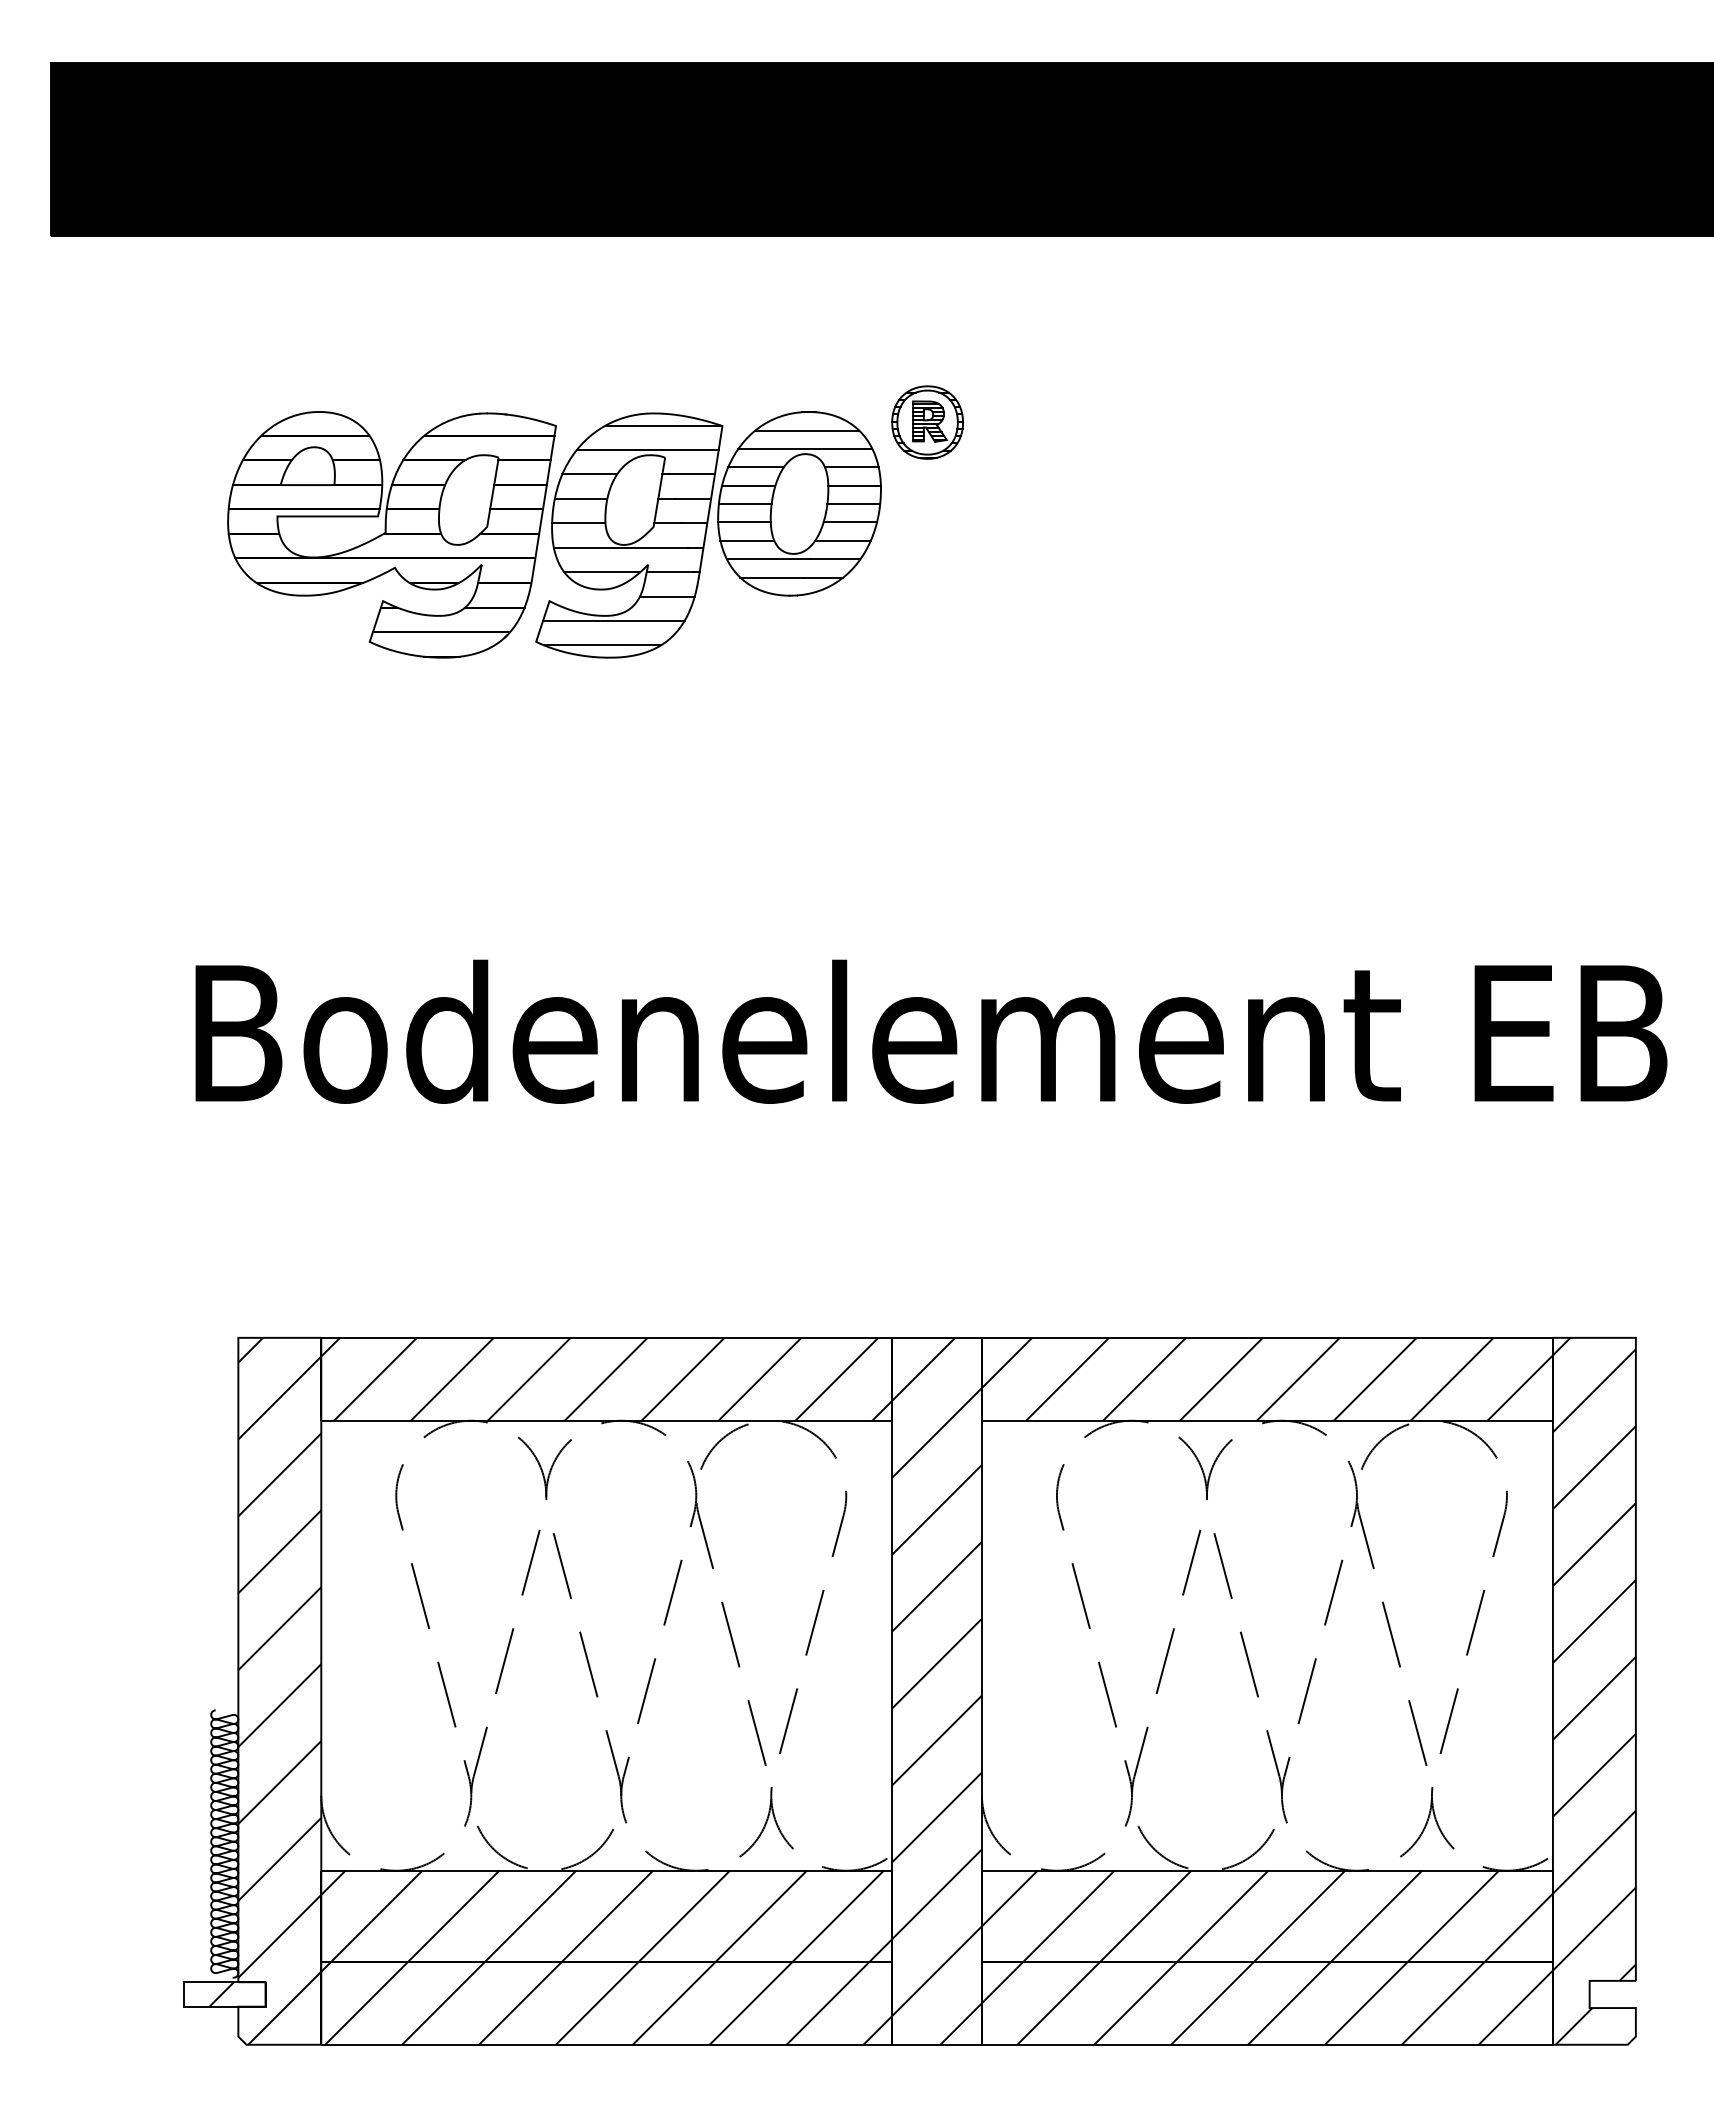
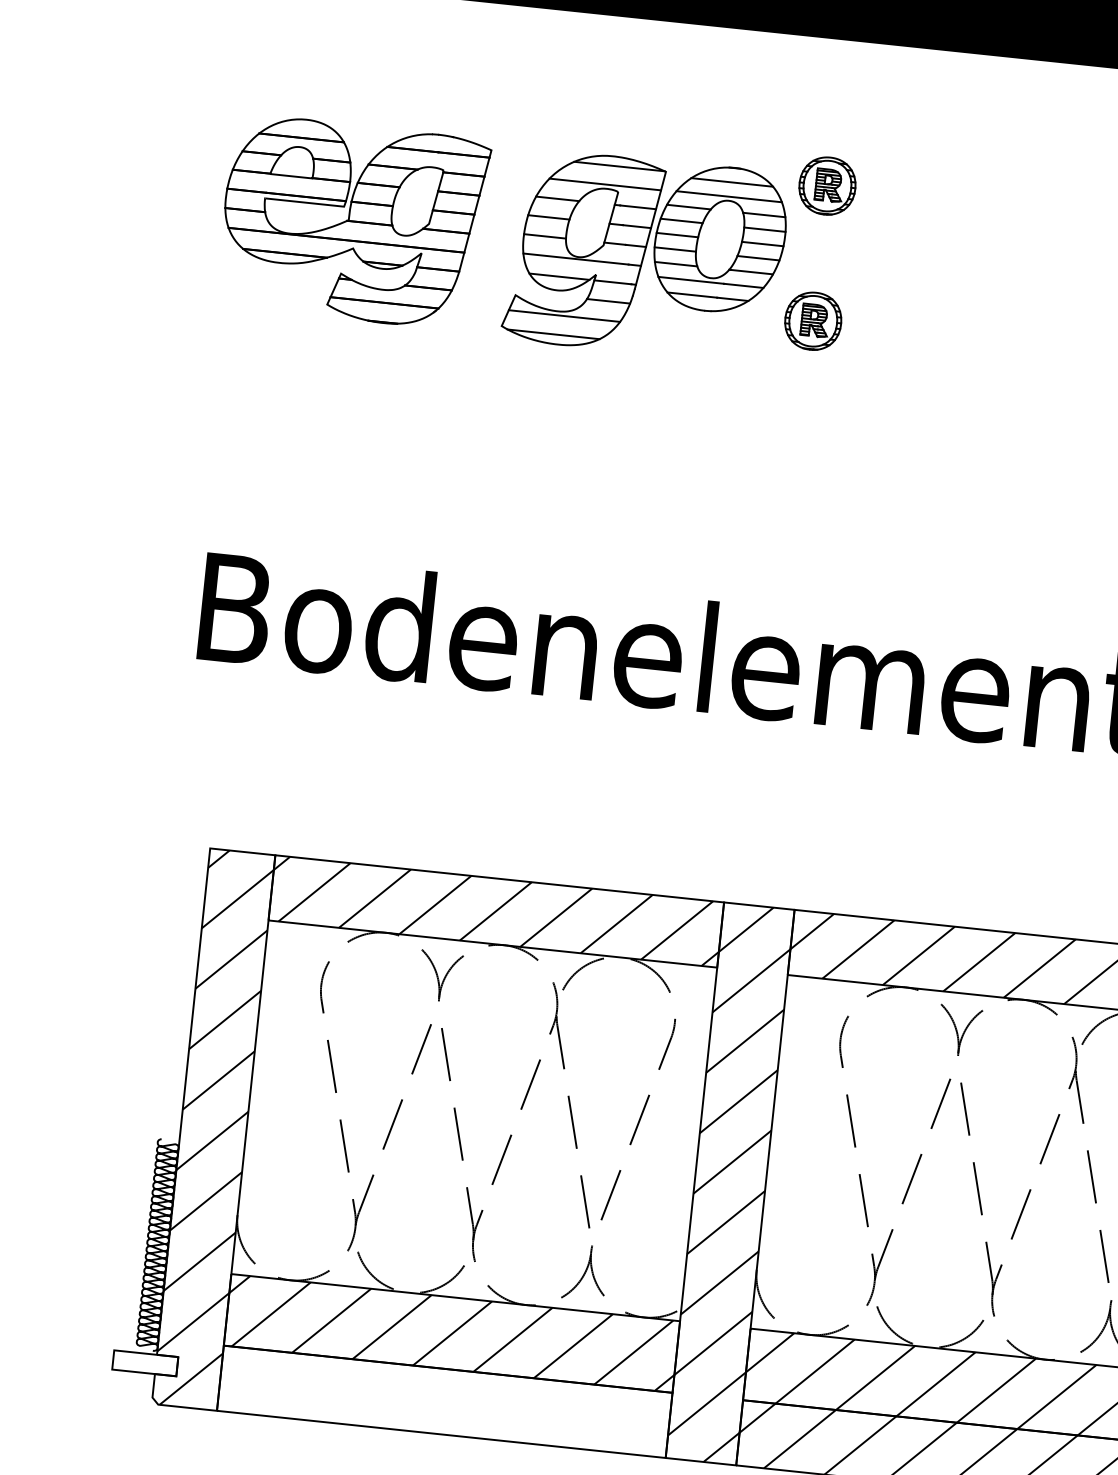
part: (391, 534) -> (353, 221), moved
part: (927, 594) -> (813, 321), added
hatch: (221, 1994) -> (142, 1363), removed
hatch: (606, 2002) -> (444, 1401), removed

